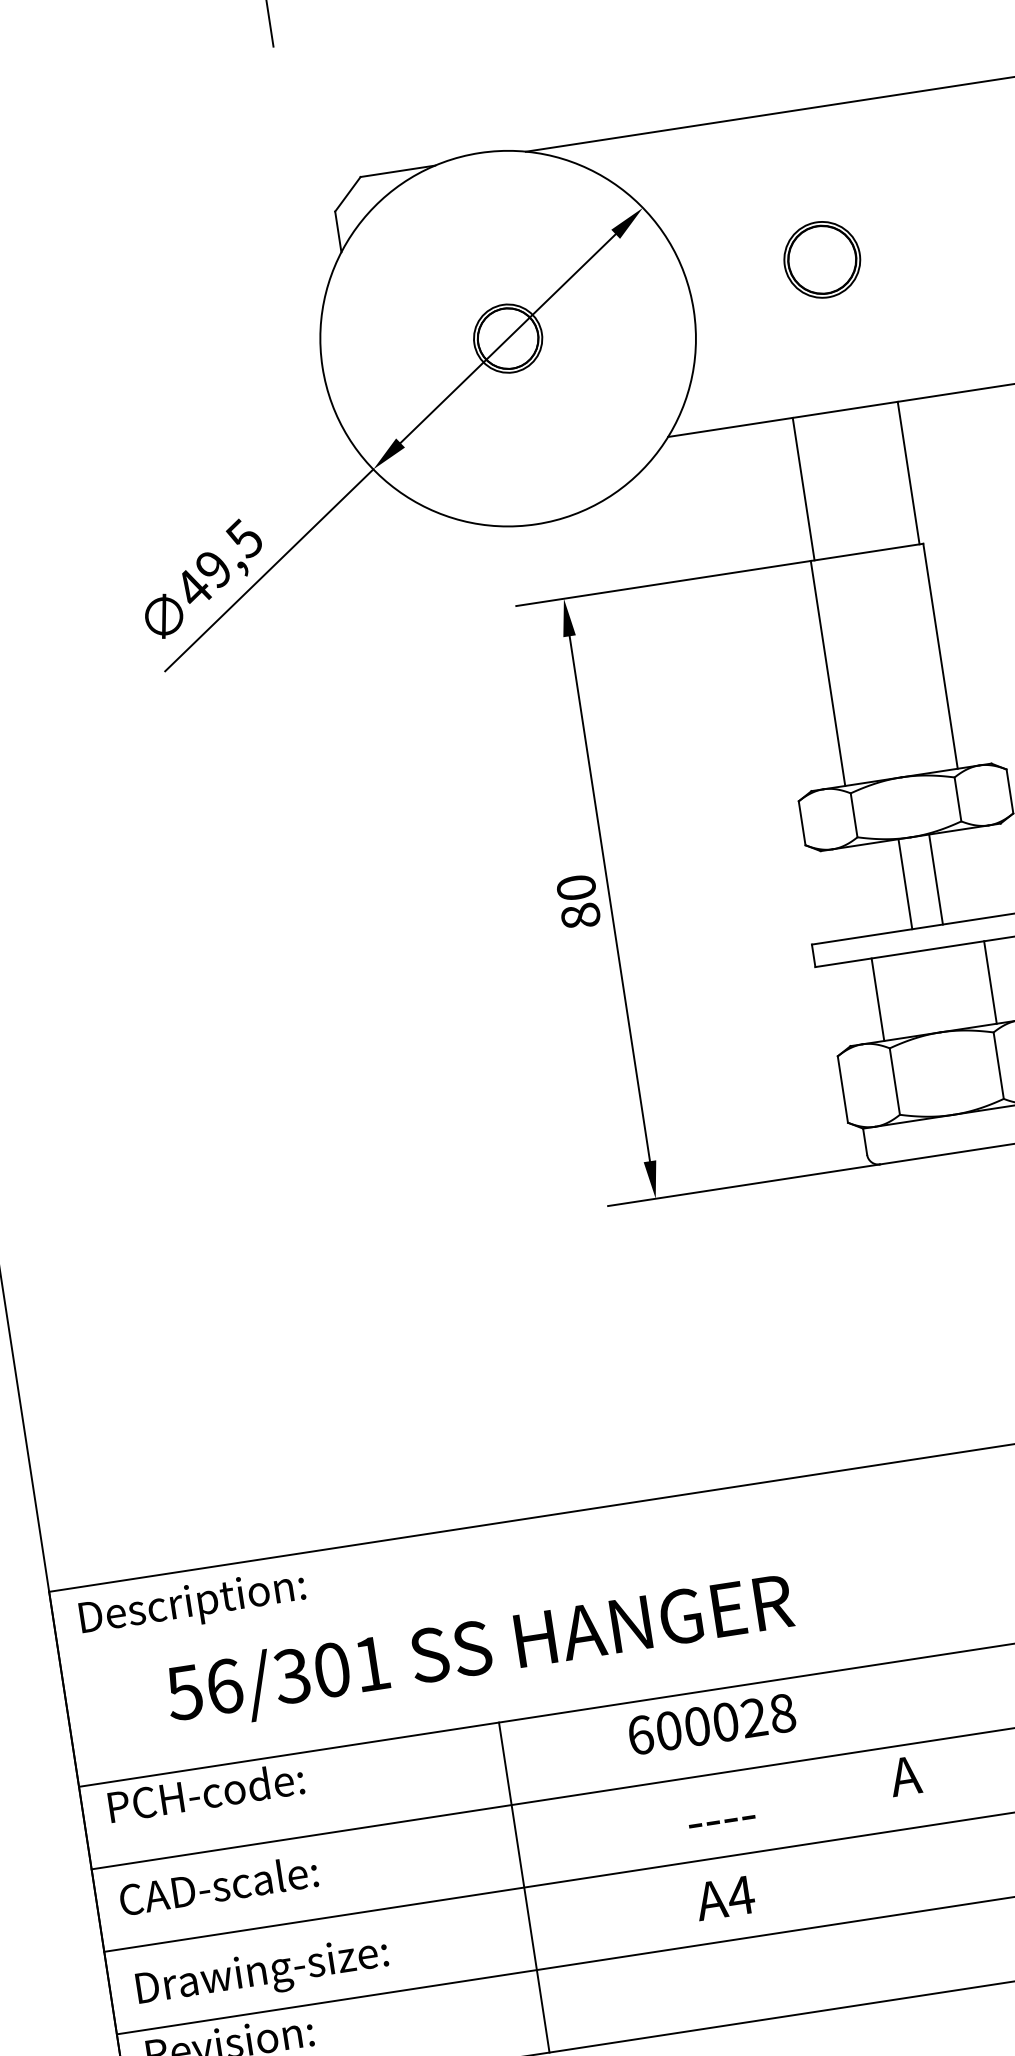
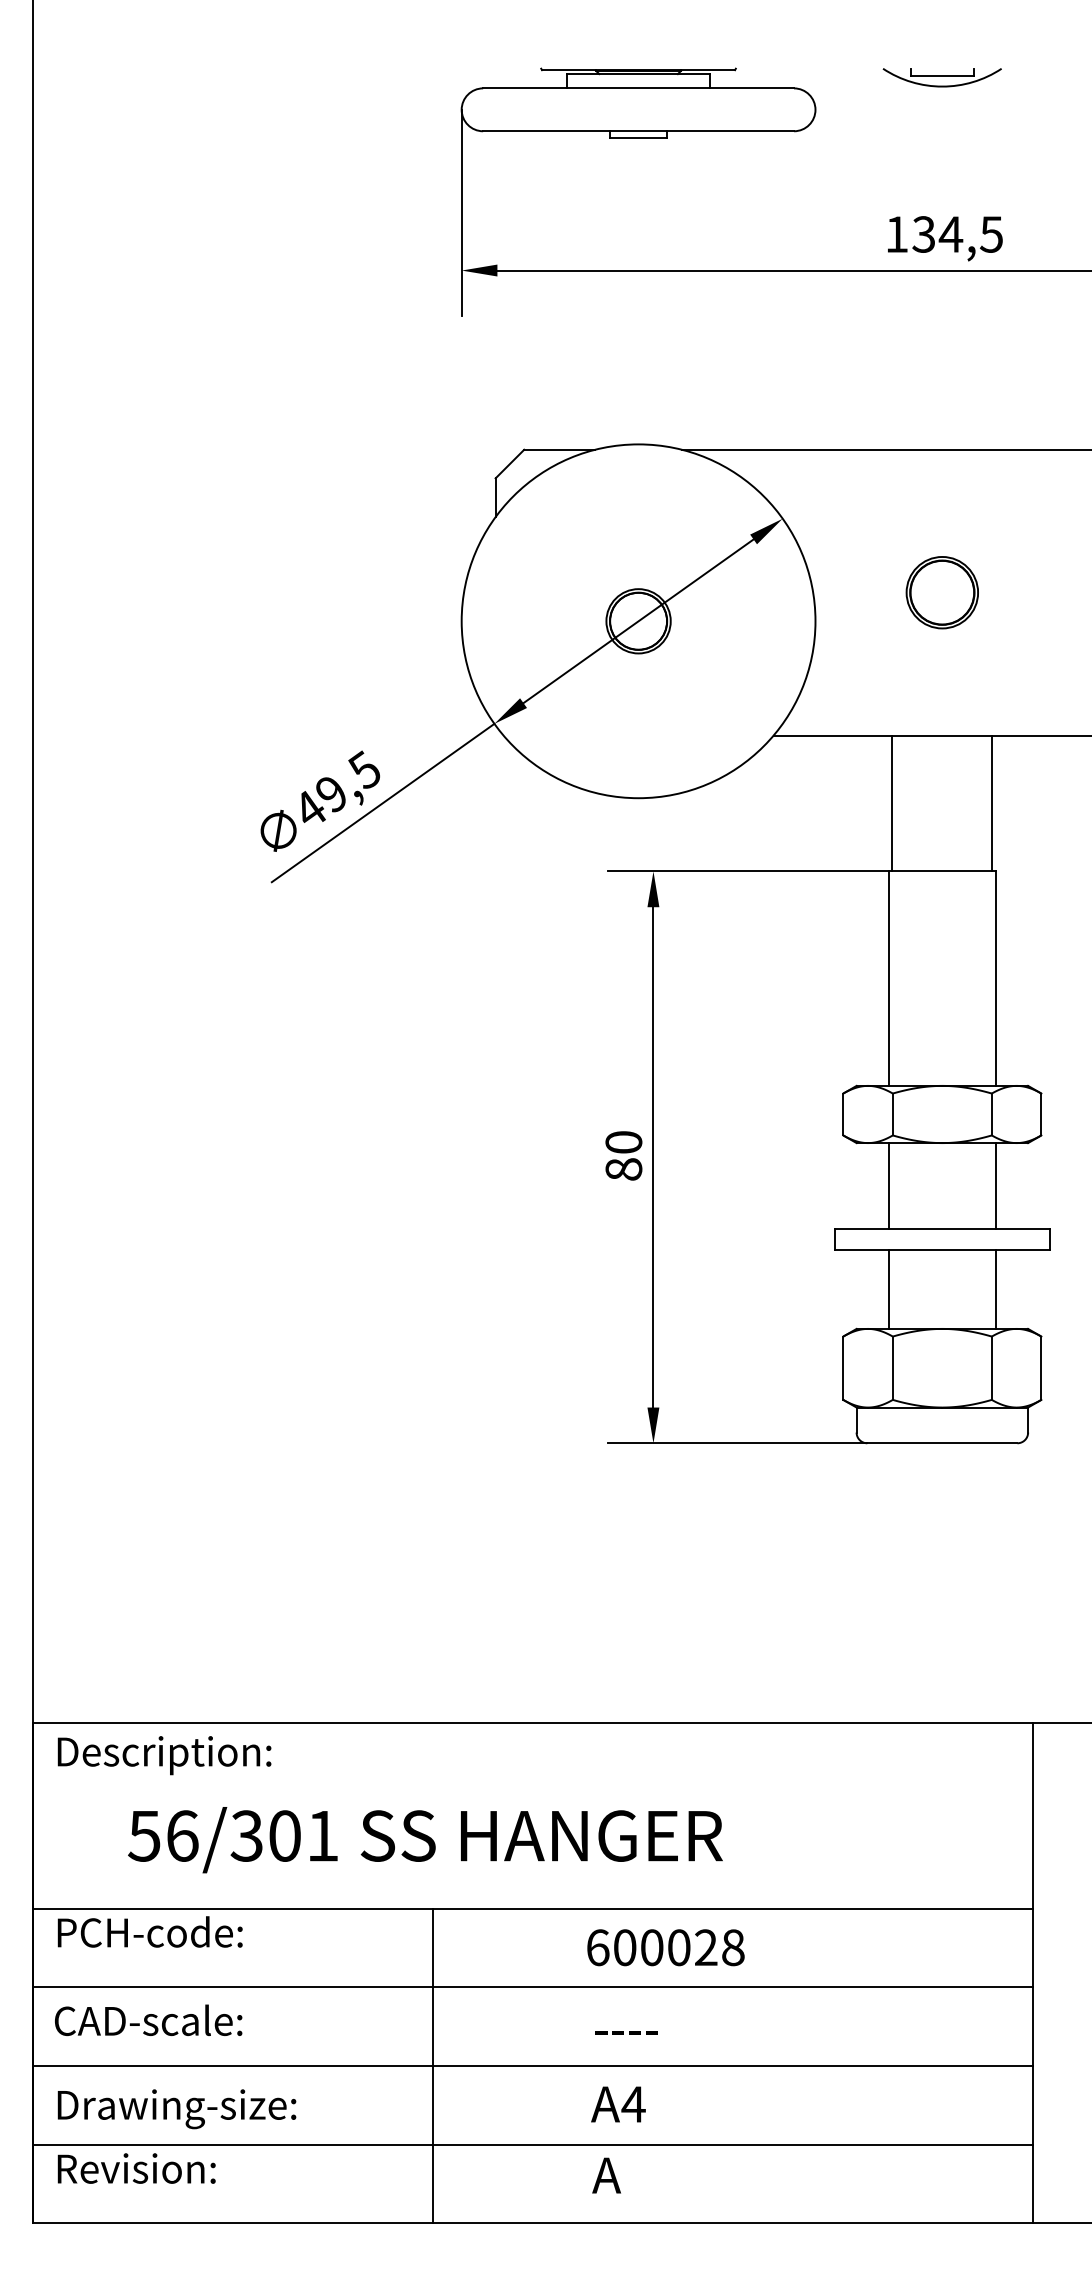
line: (935, 879) -> (995, 1185), moved
line: (905, 883) -> (888, 1185), moved
text: (711, 1724) -> (665, 1947), moved
text: (905, 1776) -> (606, 2175), moved

